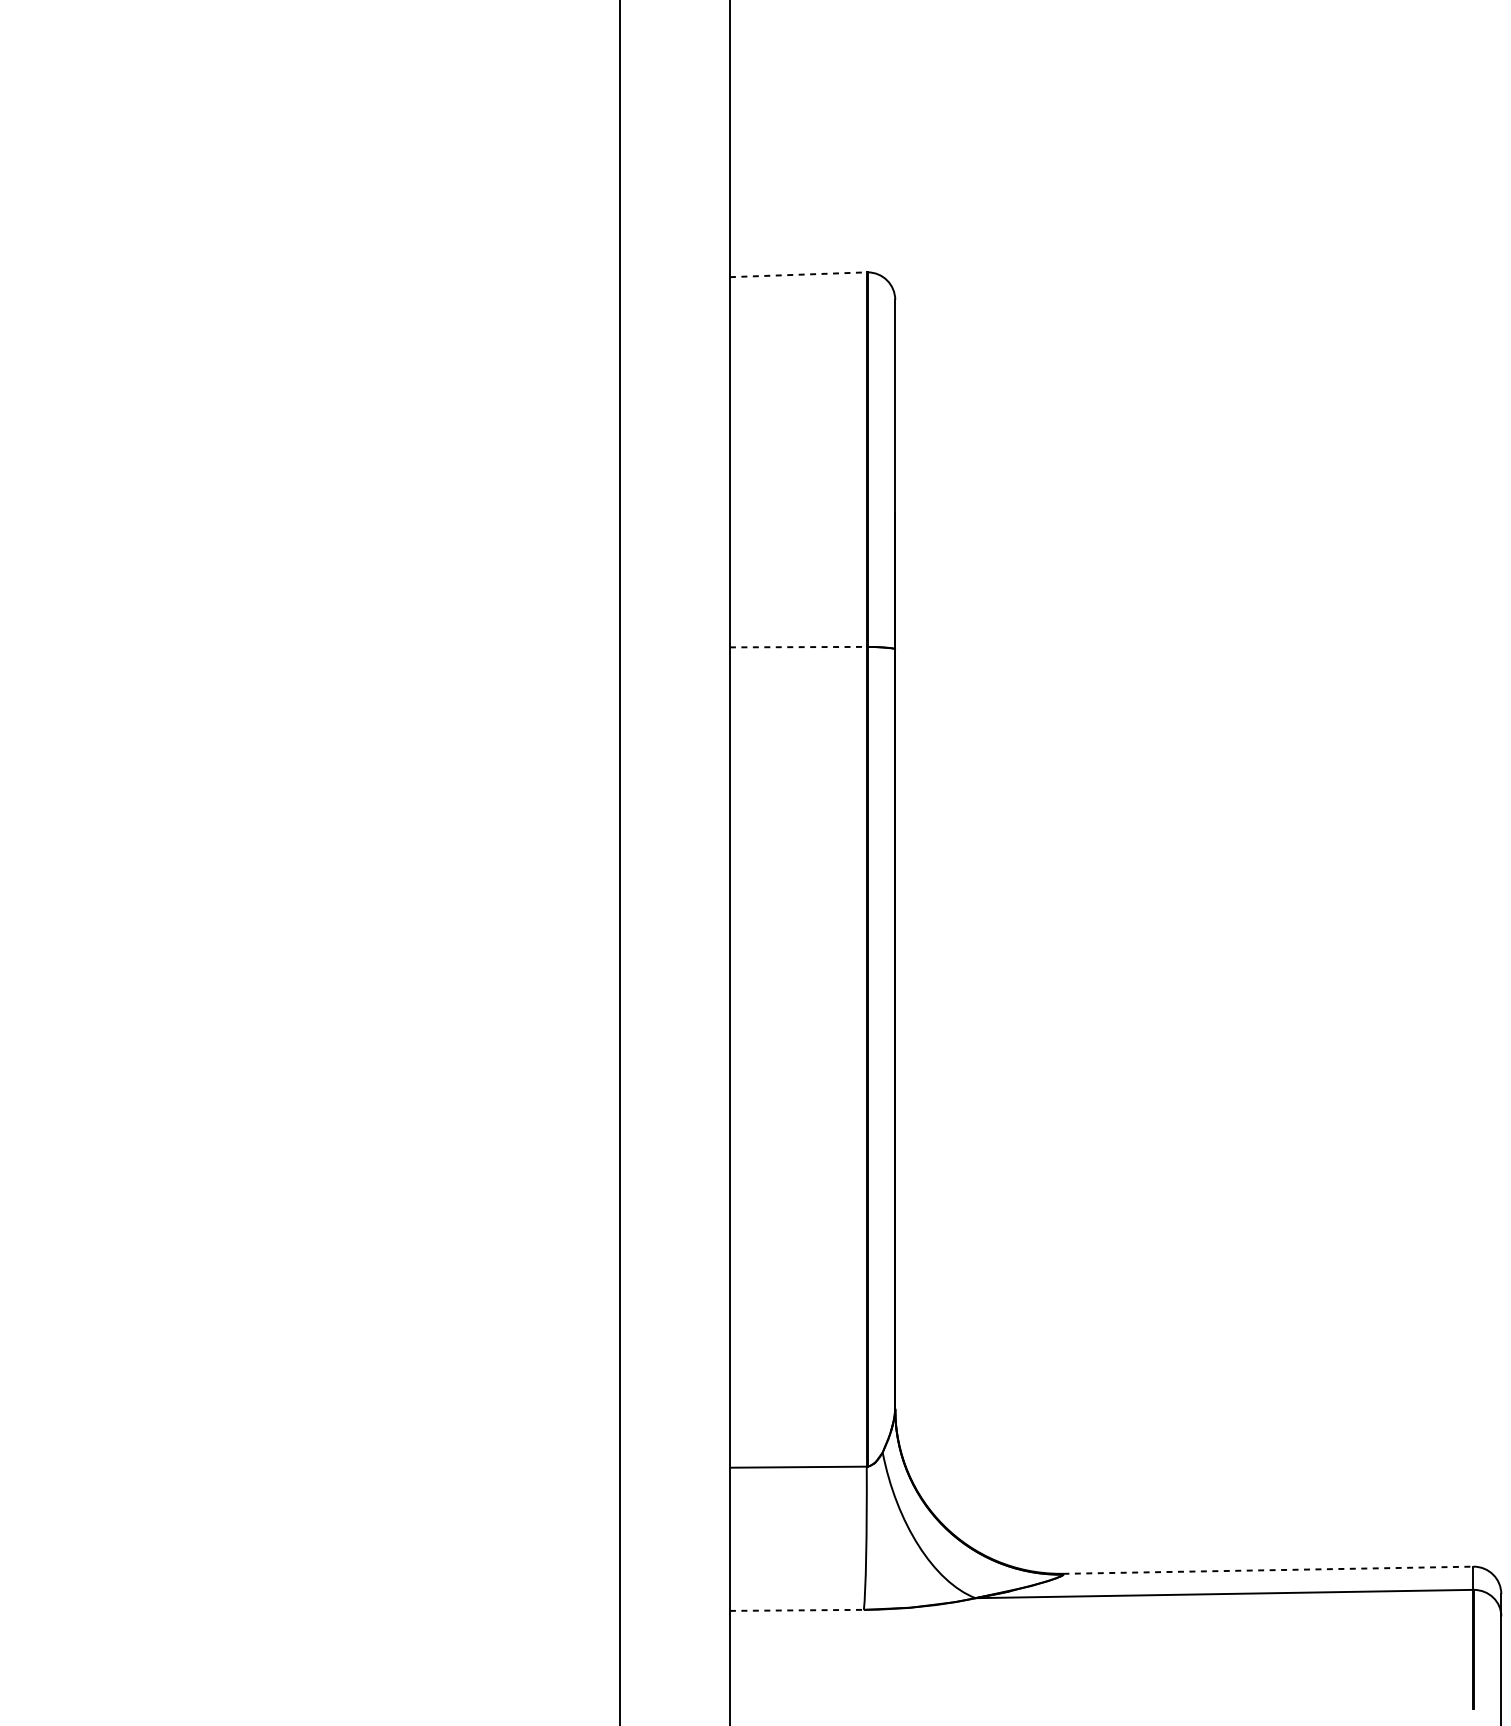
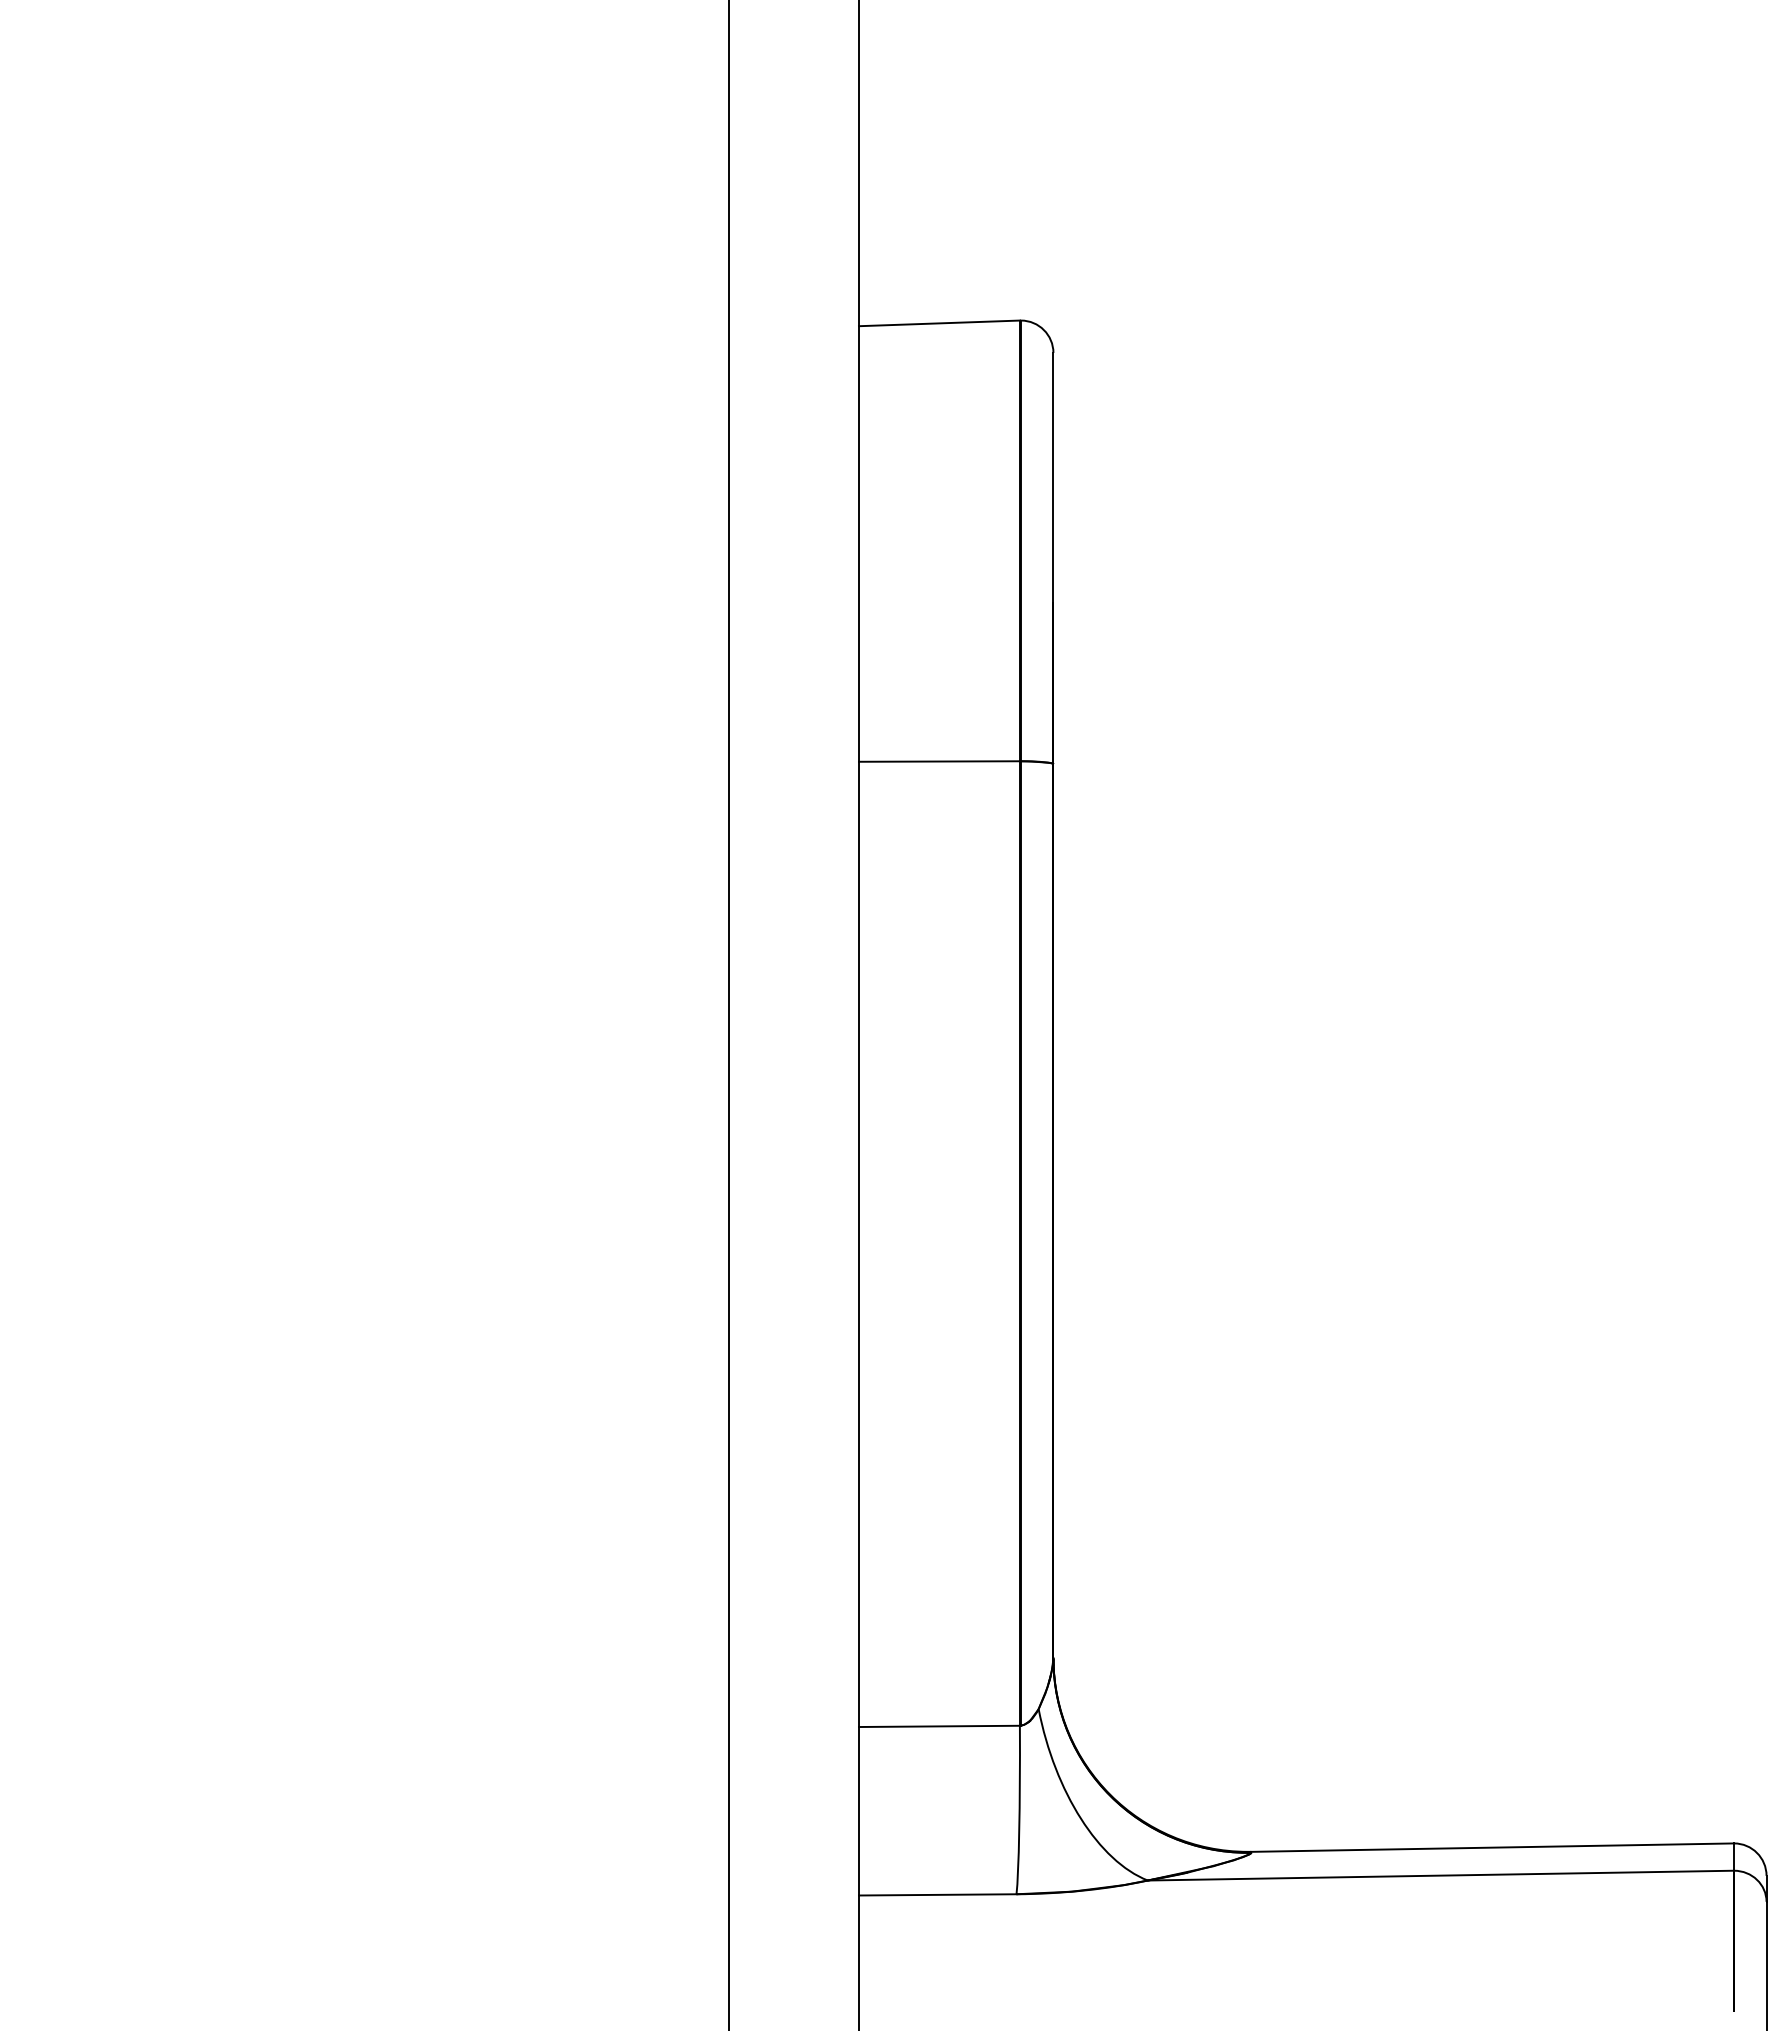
line: (798, 274) -> (939, 323), dashed -> solid
line: (798, 647) -> (939, 761), dashed -> solid
line: (1268, 1570) -> (1492, 1847), dashed -> solid
line: (796, 1610) -> (937, 1894), dashed -> solid

